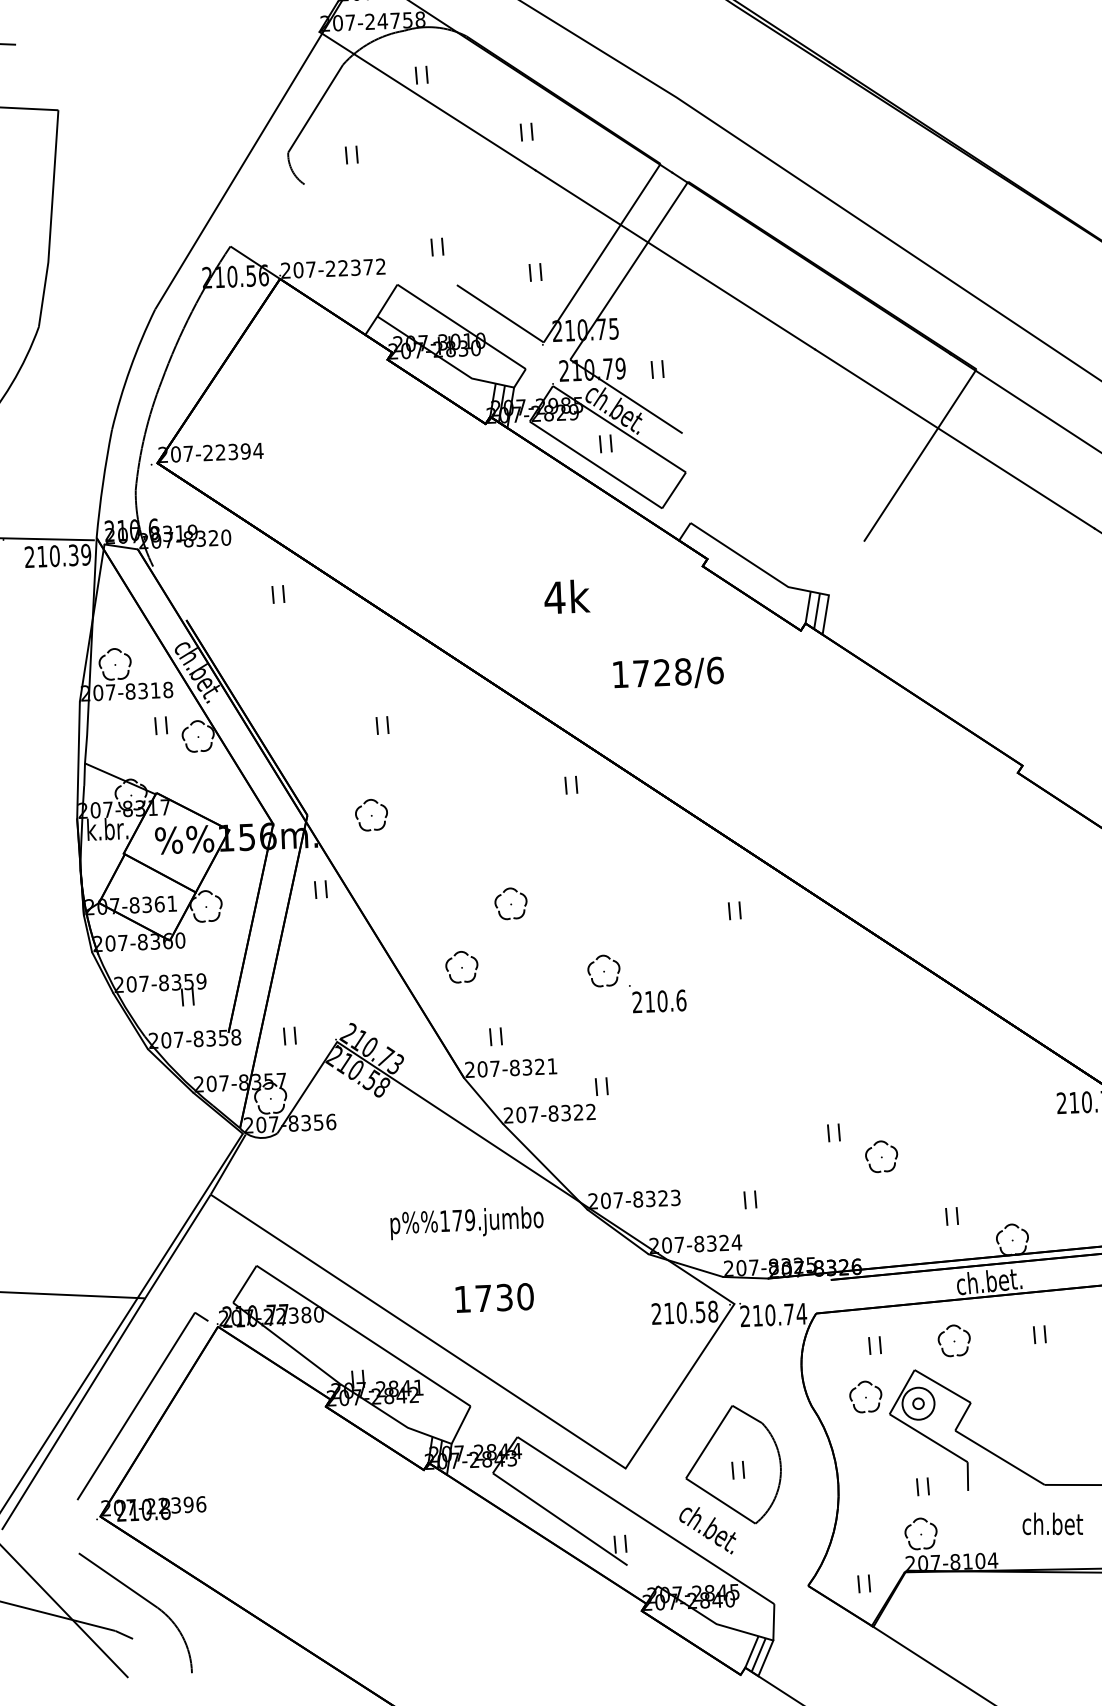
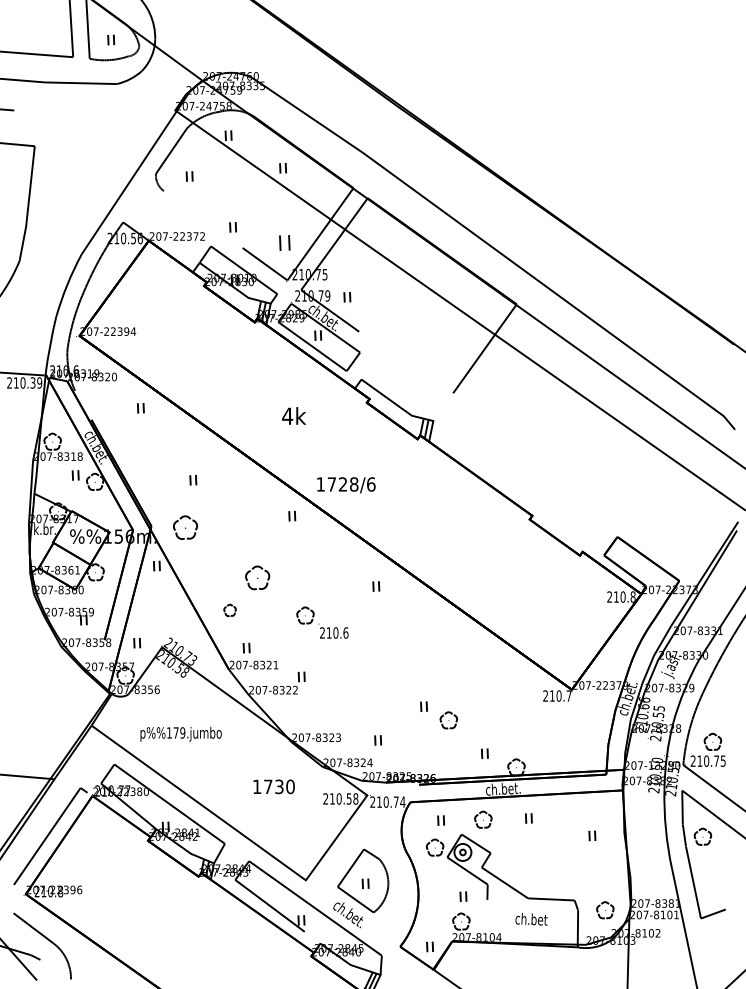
part: (535, 271) -> (284, 242), size x1.6
text: (668, 674) -> (346, 485), moved
part: (371, 814) -> (185, 527), size x1.4
part: (510, 903) -> (257, 577), size x1.4
part: (460, 967) -> (229, 610), size x0.7
text: (465, 1221) -> (180, 733), moved
text: (493, 1297) -> (273, 786), moved

